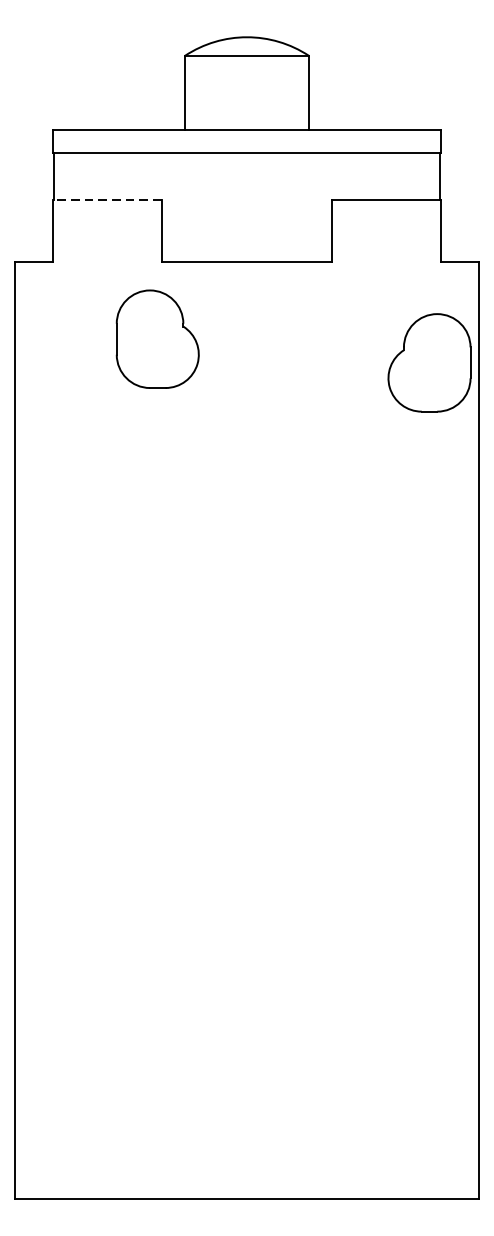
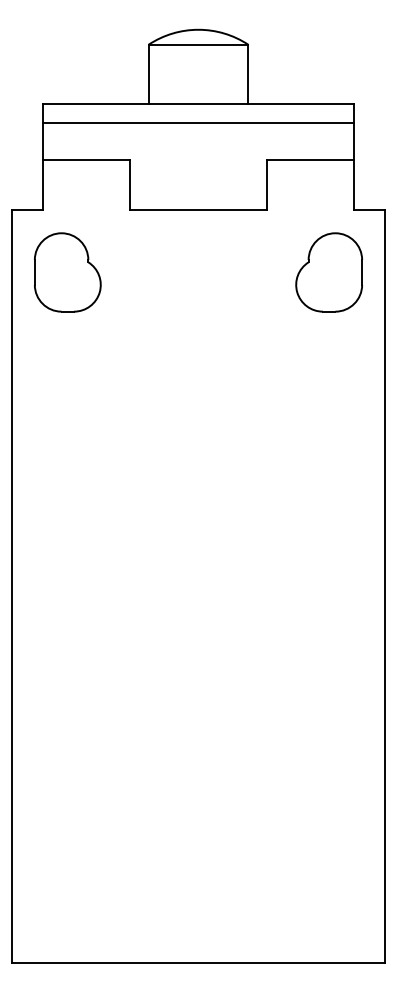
line: (107, 199) -> (86, 160), dashed -> solid
part: (157, 339) -> (67, 272), moved
part: (428, 362) -> (328, 272), moved

